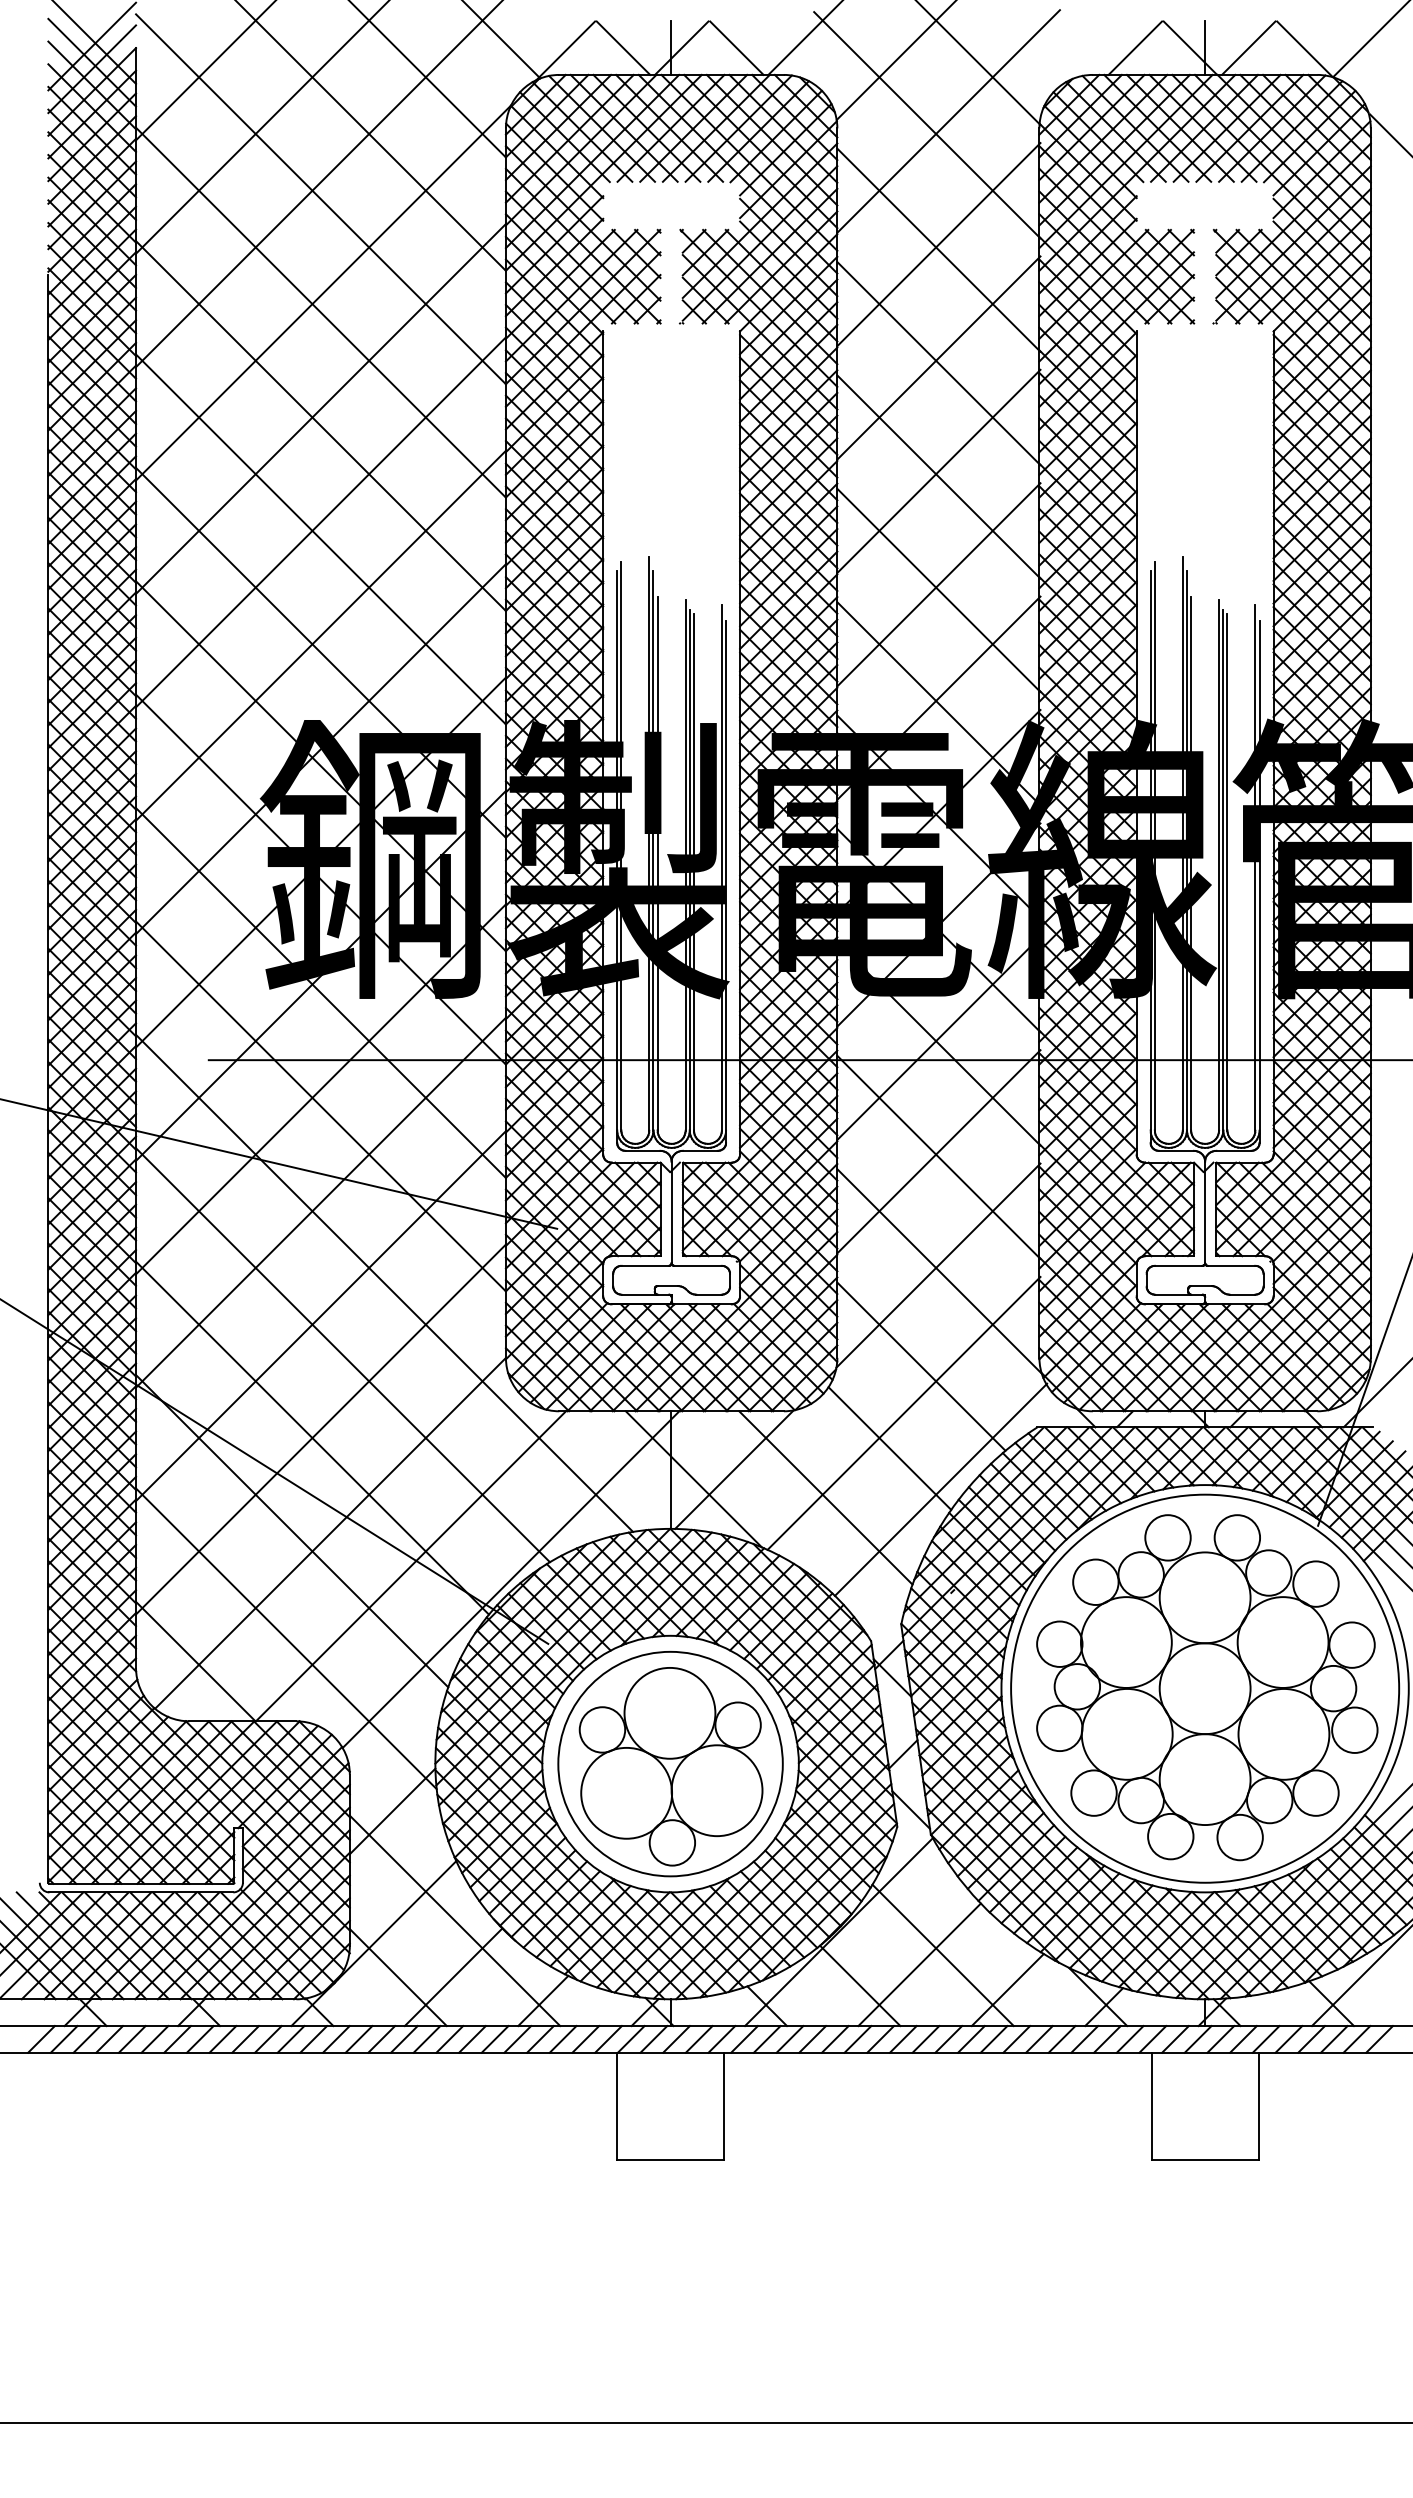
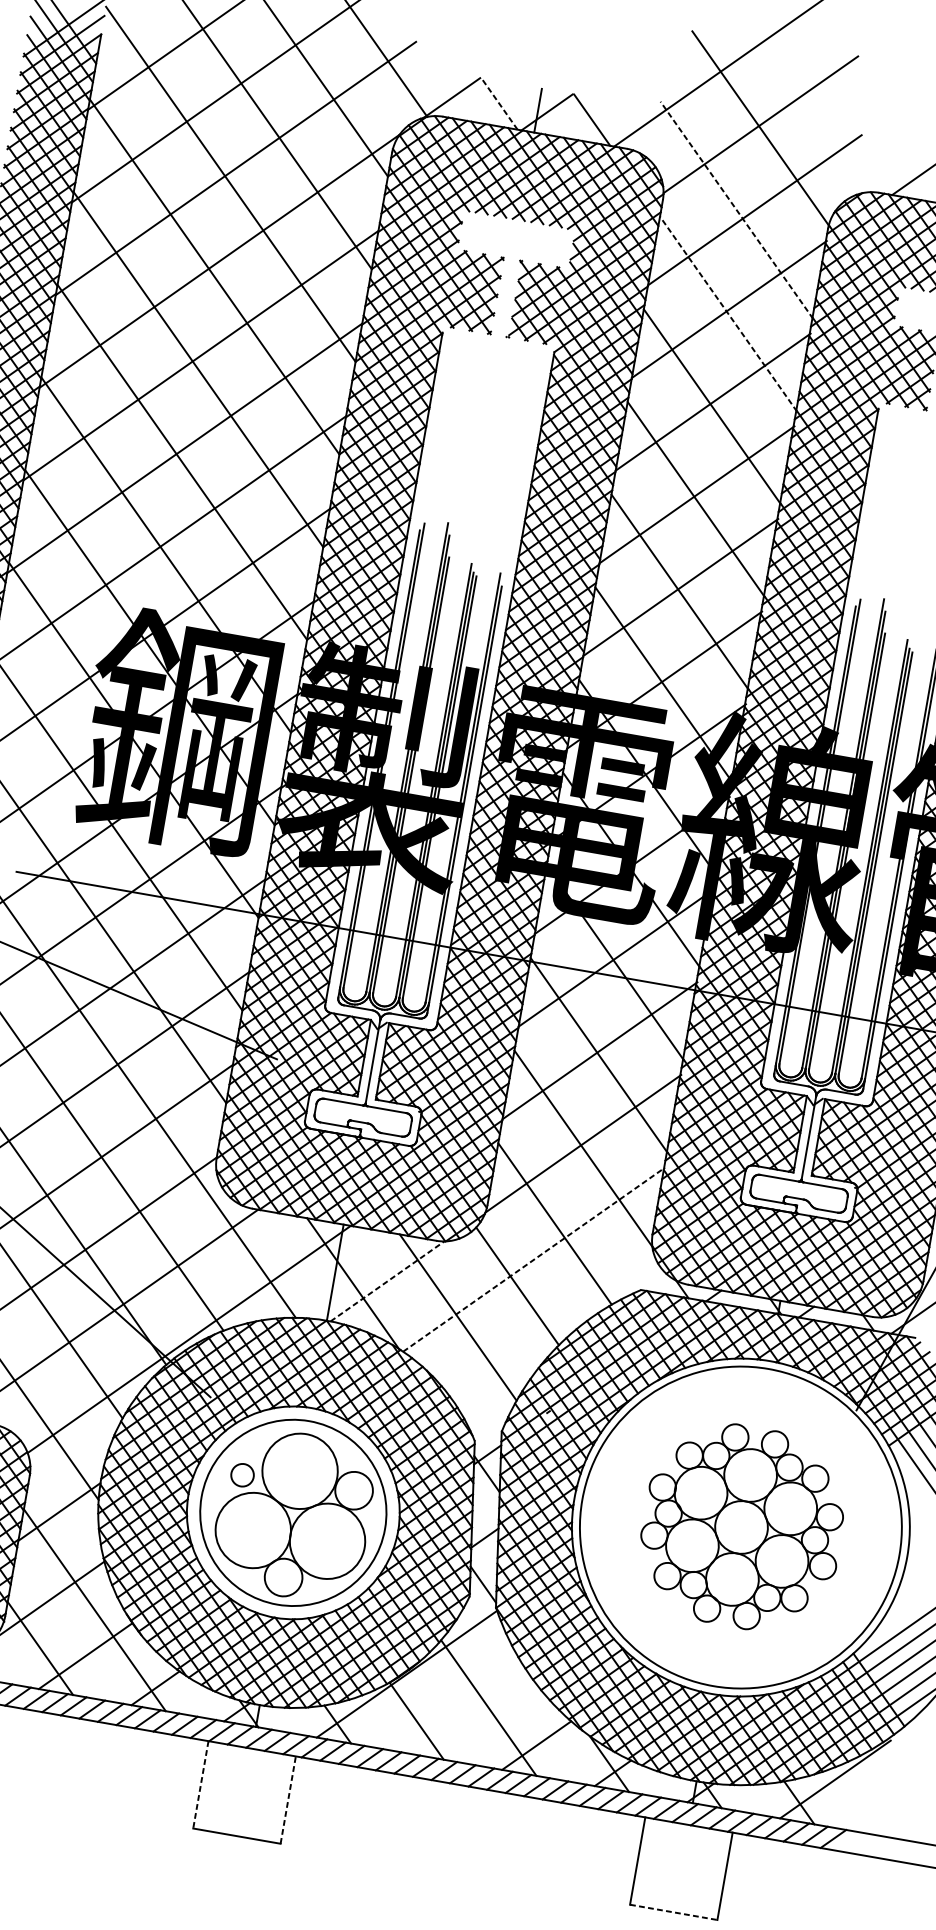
line: (623, 48) -> (499, 104), solid -> dashed
line: (926, 124) -> (736, 209), solid -> dashed
line: (938, 250) -> (728, 314), solid -> dashed
line: (904, 1413) -> (534, 1259), solid -> dashed
line: (734, 1469) -> (387, 1281), solid -> dashed
line: (940, 1489) -> (553, 1327), removed
part: (1207, 1687) -> (743, 1526), size x0.7
circle: (602, 1729) -> (242, 1474), size x0.6
line: (919, 1964) -> (468, 1712), removed
line: (724, 2105) -> (288, 1799), solid -> dashed
line: (617, 2106) -> (201, 1785), solid -> dashed
line: (1205, 2159) -> (674, 1912), solid -> dashed

